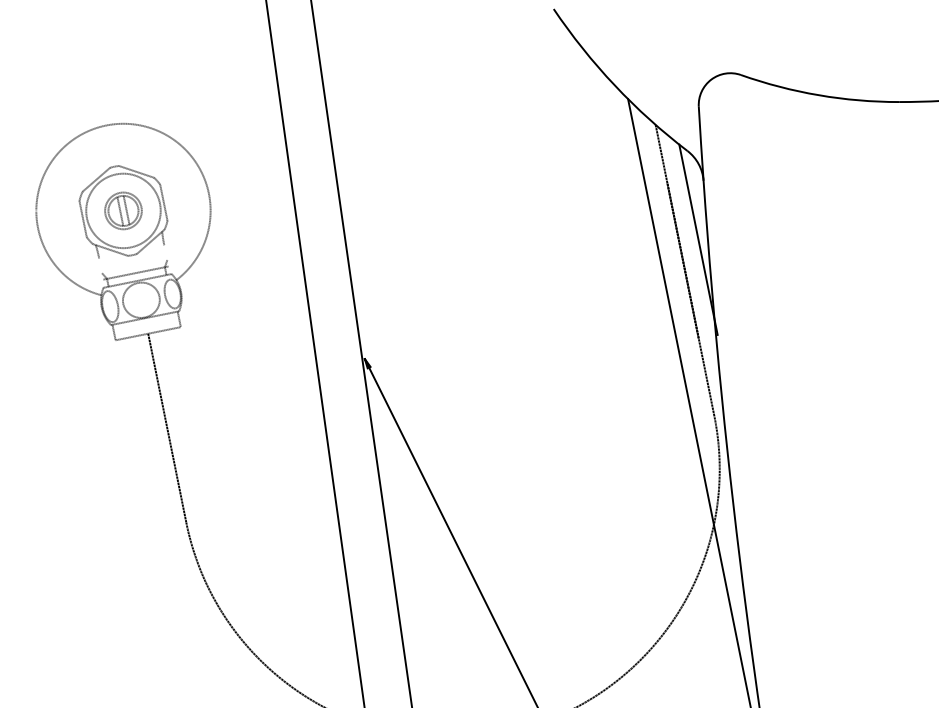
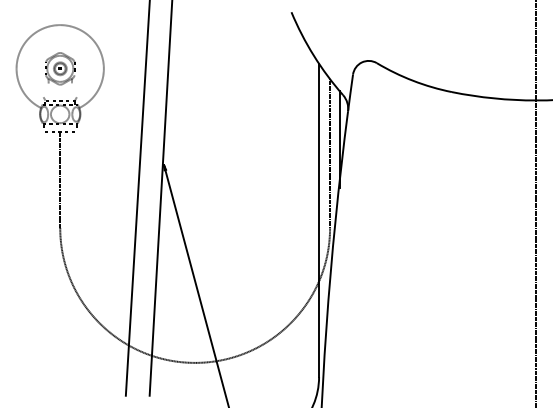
part: (123, 210) -> (60, 68), size x0.7

